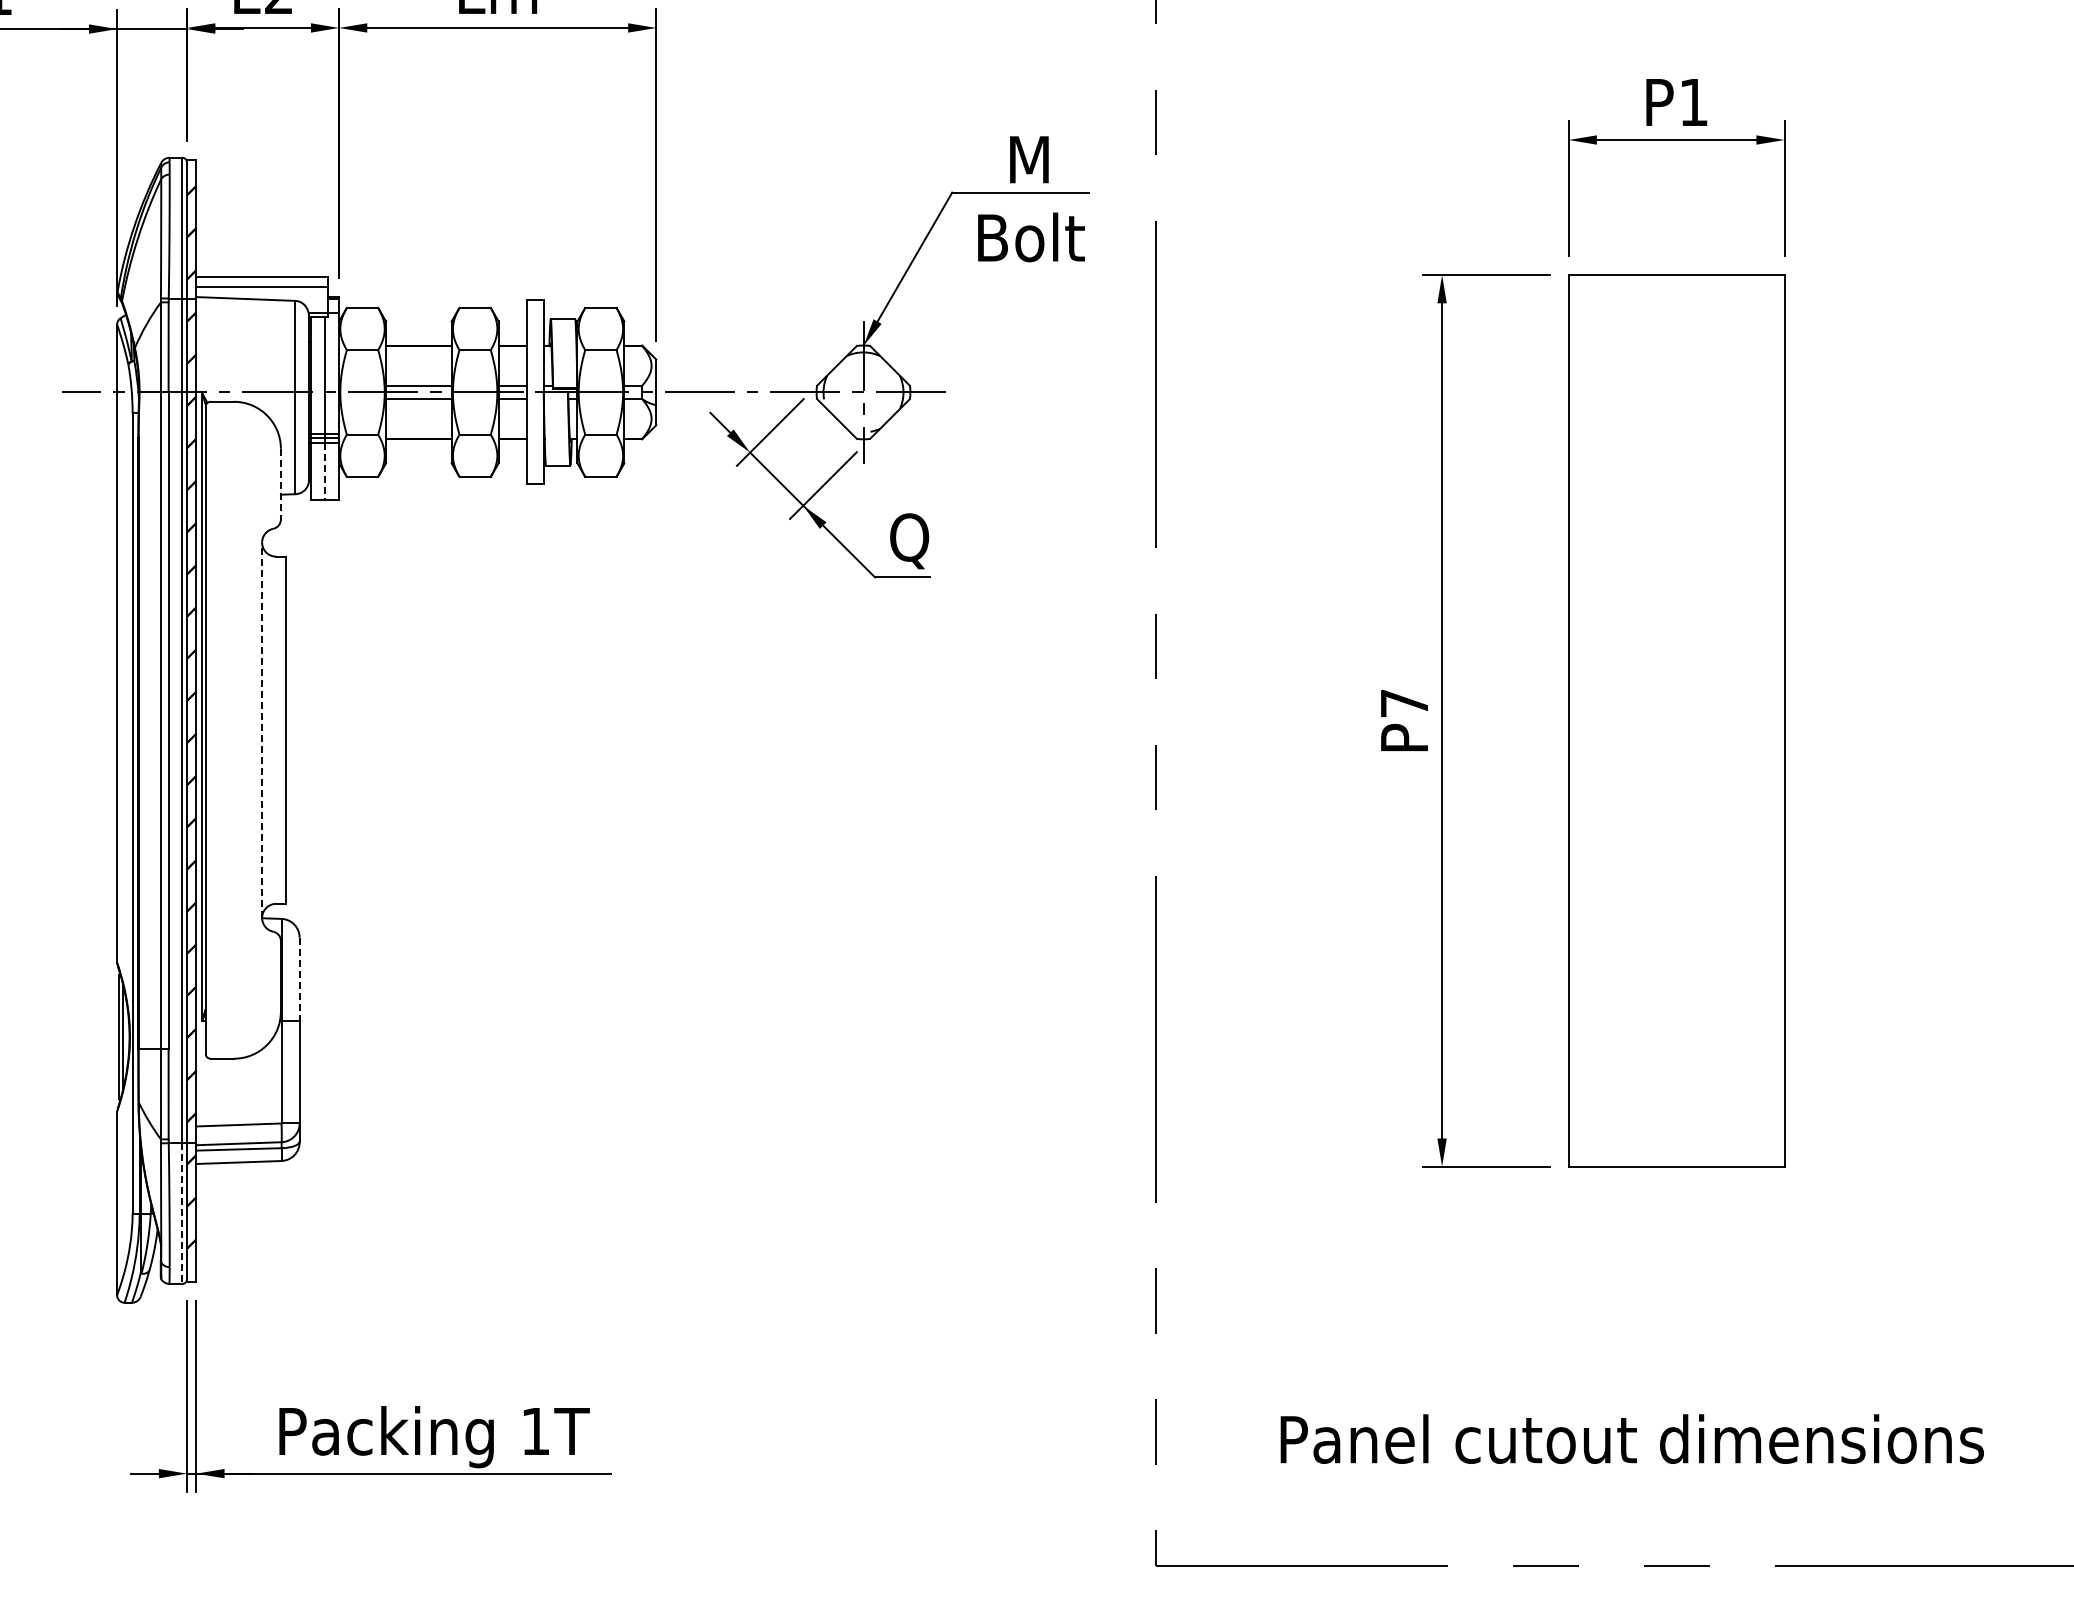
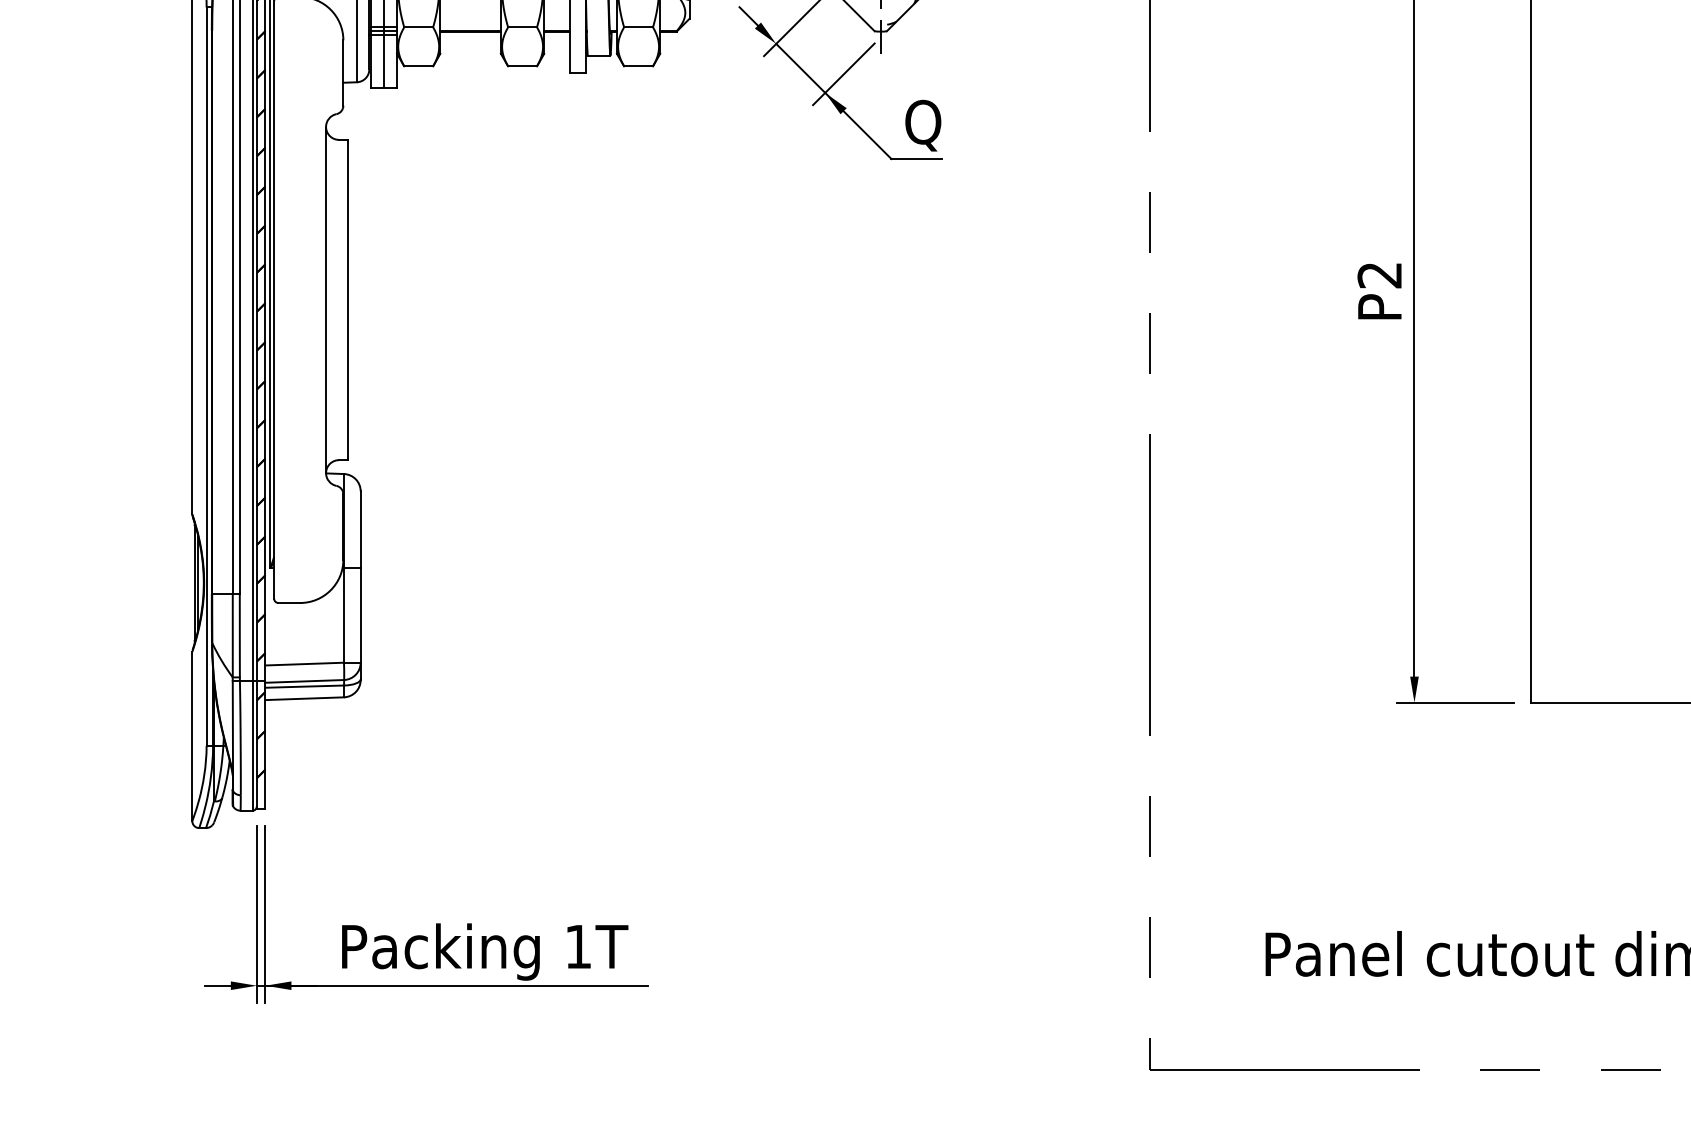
line: (325, 471) -> (384, 61), dashed -> solid
line: (280, 484) -> (343, 73), dashed -> solid
text: (1403, 703) -> (1378, 275), P7 -> P2
line: (262, 730) -> (326, 300), dashed -> solid
line: (299, 979) -> (360, 529), dashed -> solid
line: (182, 1214) -> (252, 746), dashed -> solid

